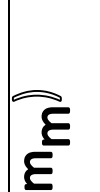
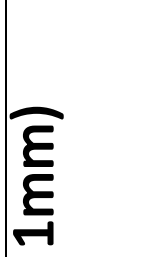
fill: (36, 95) -> (36, 112), added
part: (56, 125) -> (38, 145), moved

